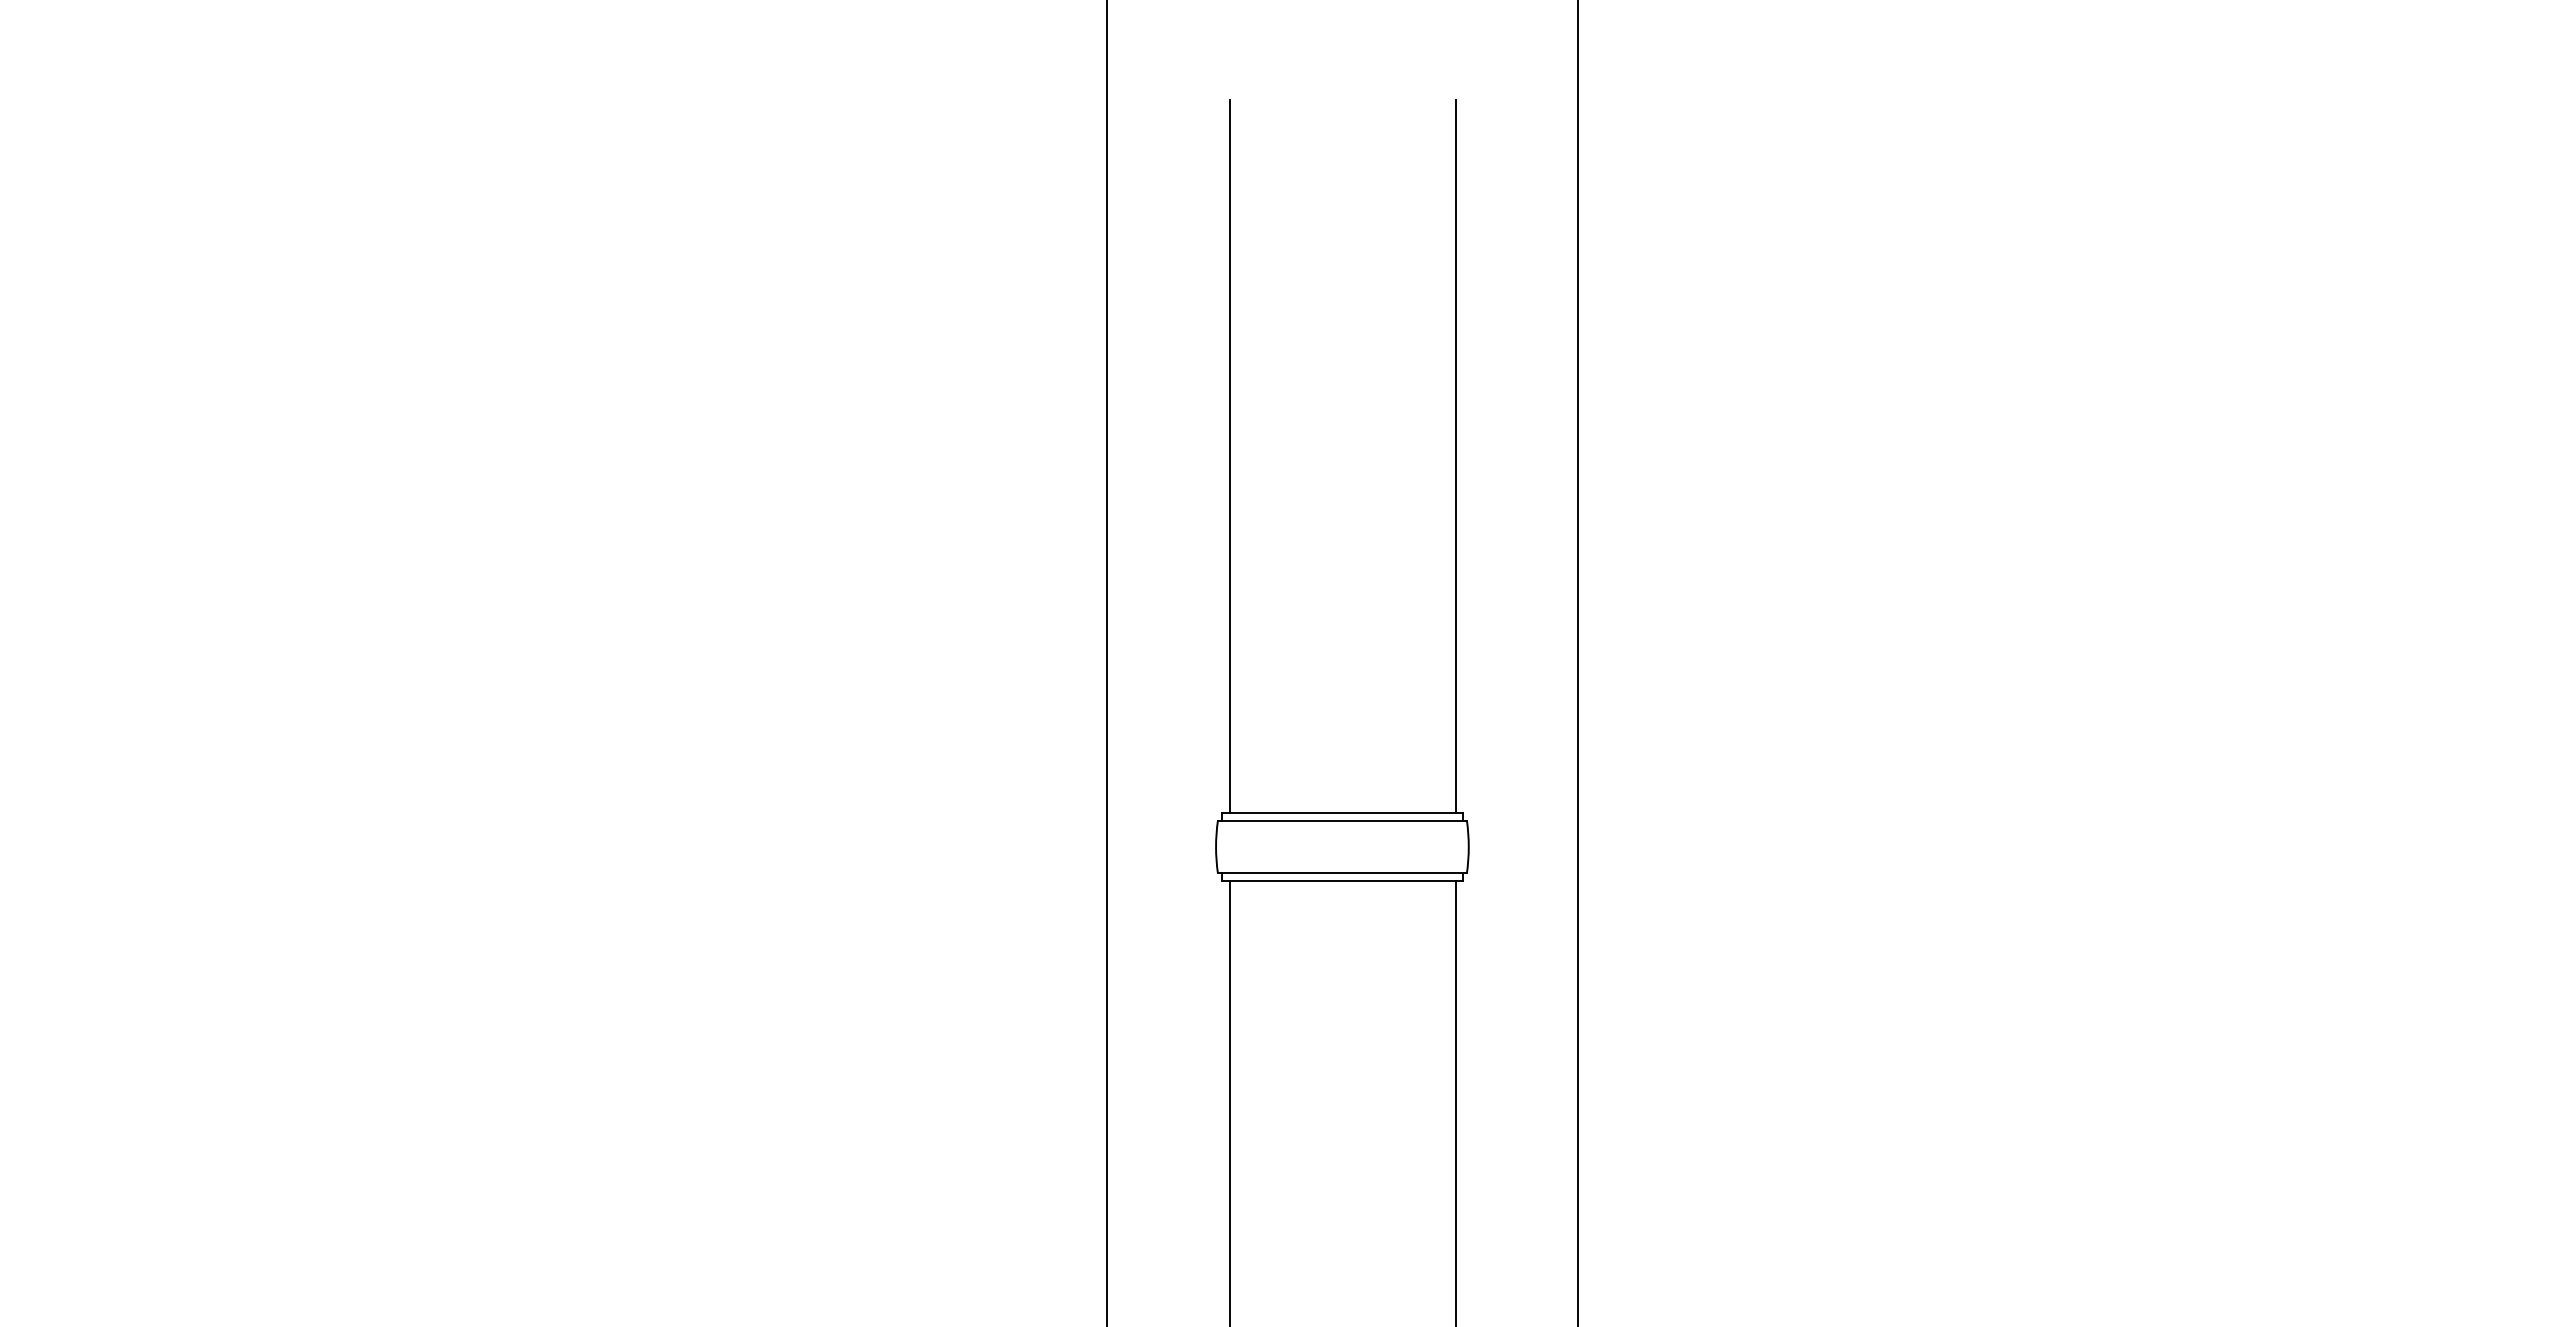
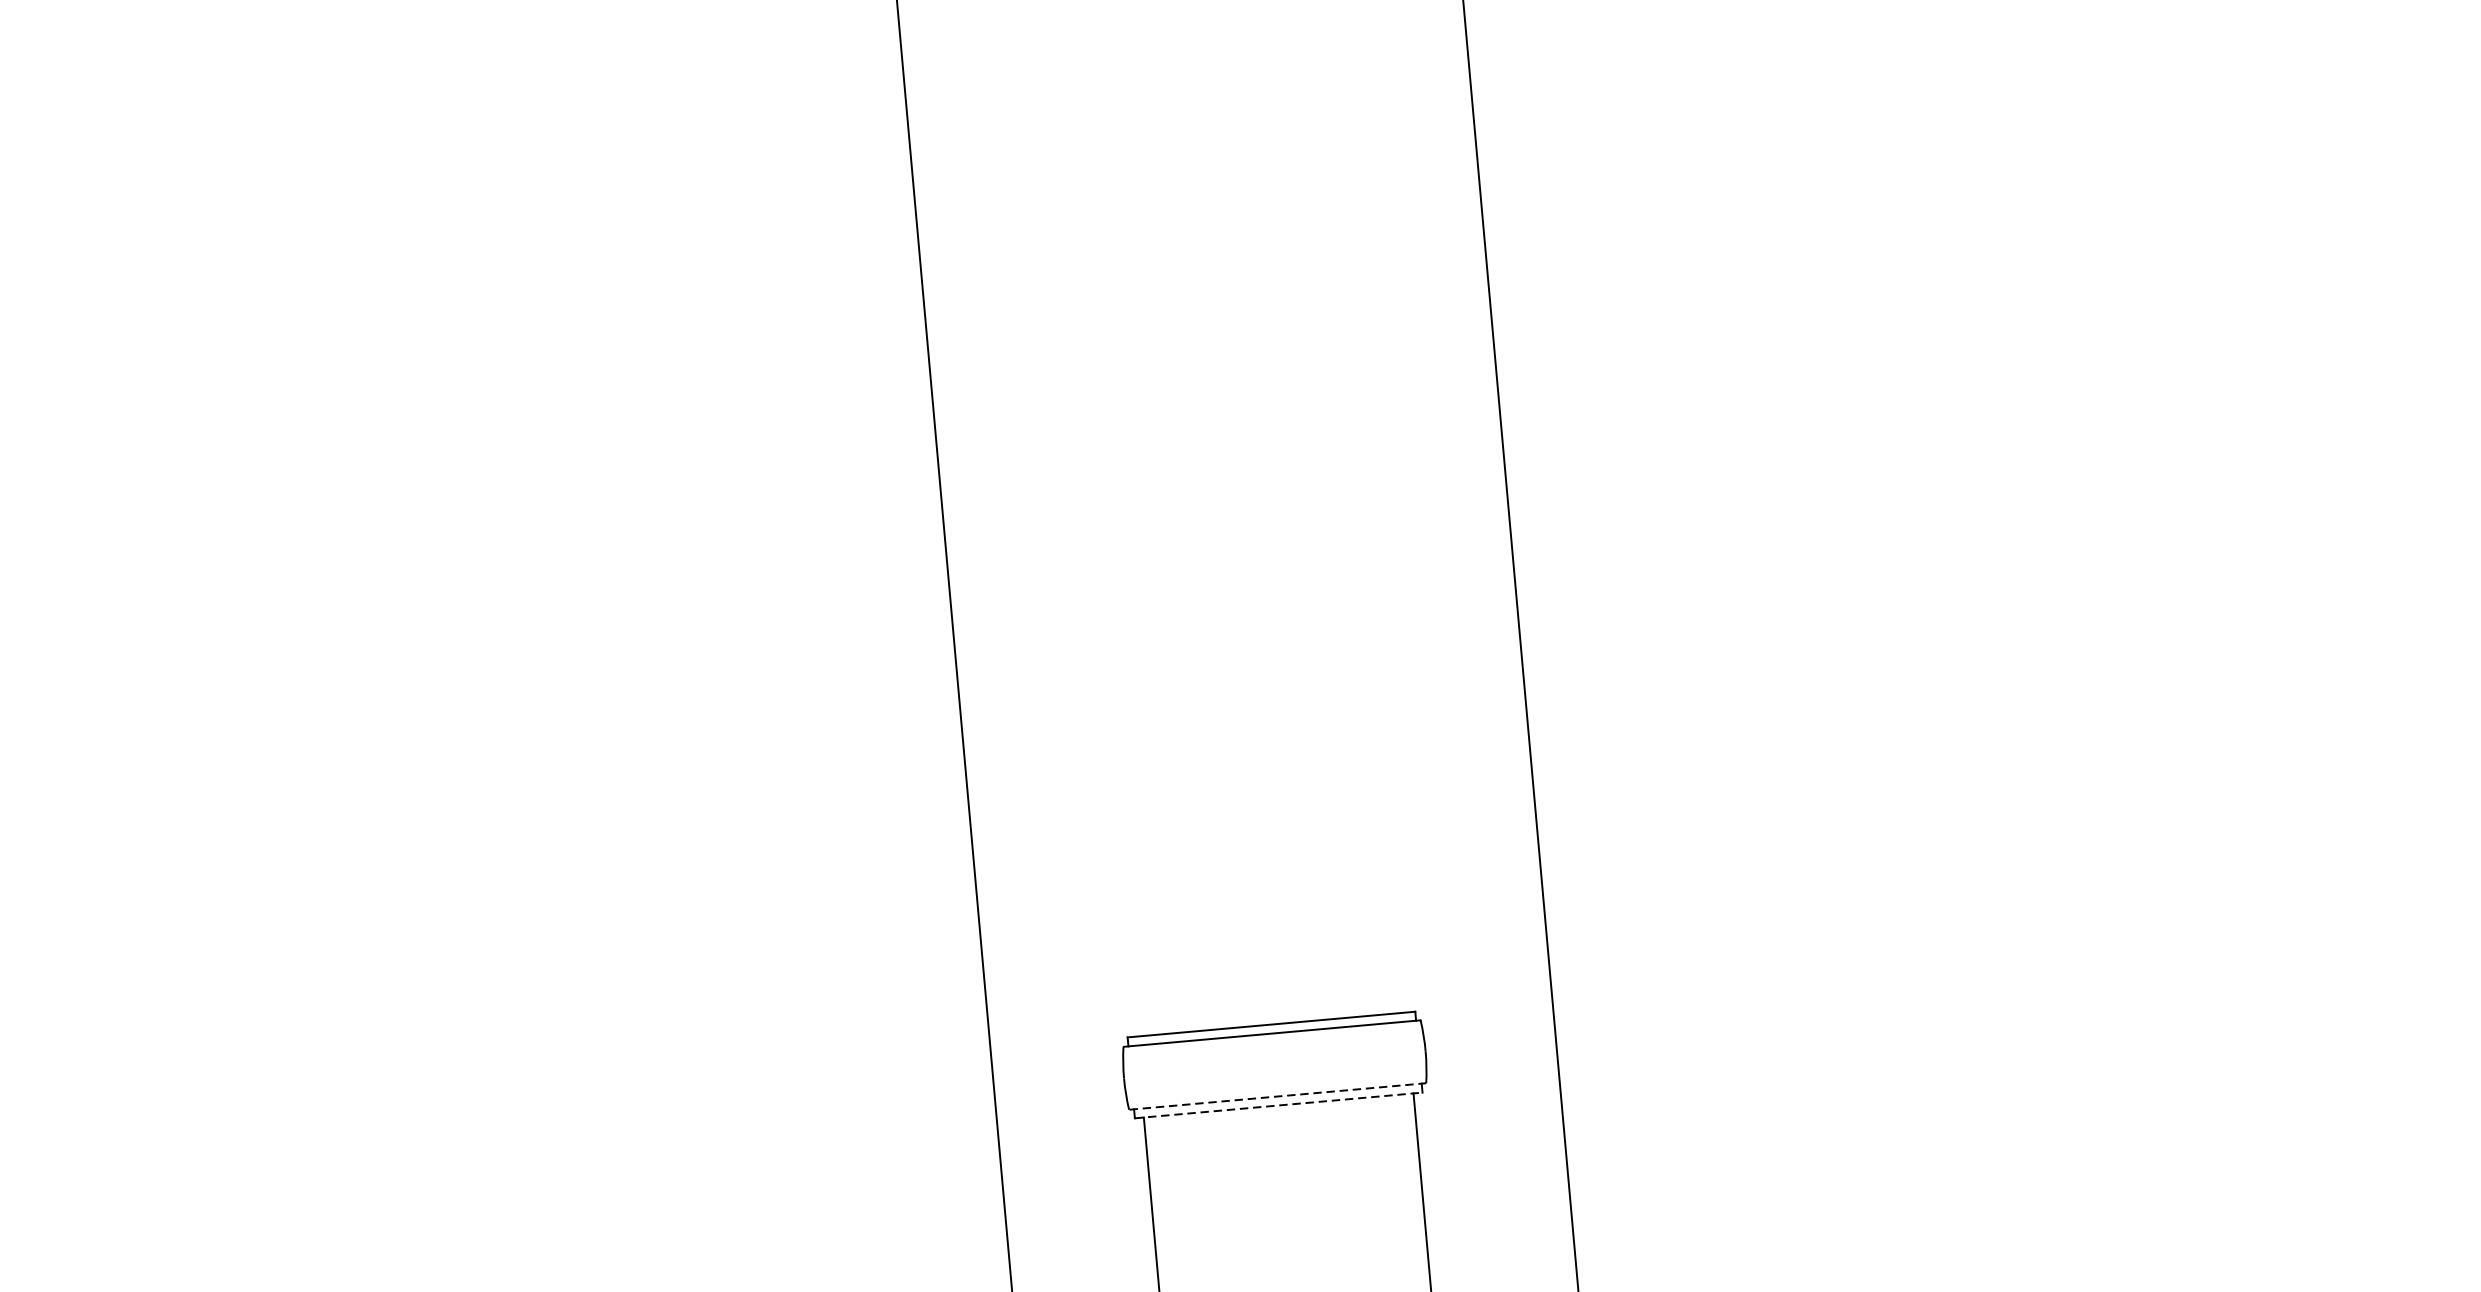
line: (1229, 456) -> (1098, 611), removed
line: (1455, 456) -> (1368, 586), removed
line: (1343, 873) -> (1278, 1096), solid -> dashed
line: (1342, 880) -> (1278, 1104), solid -> dashed

